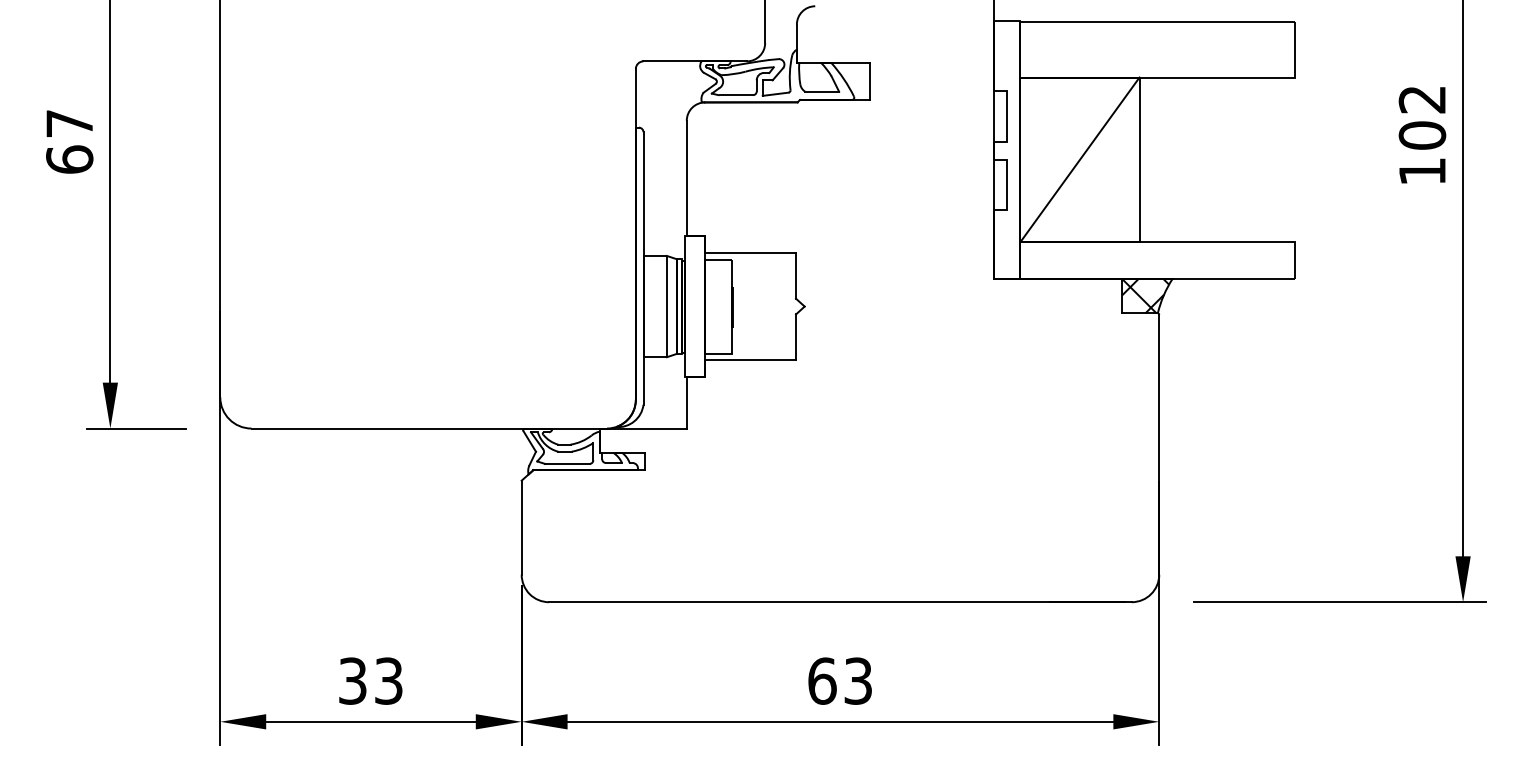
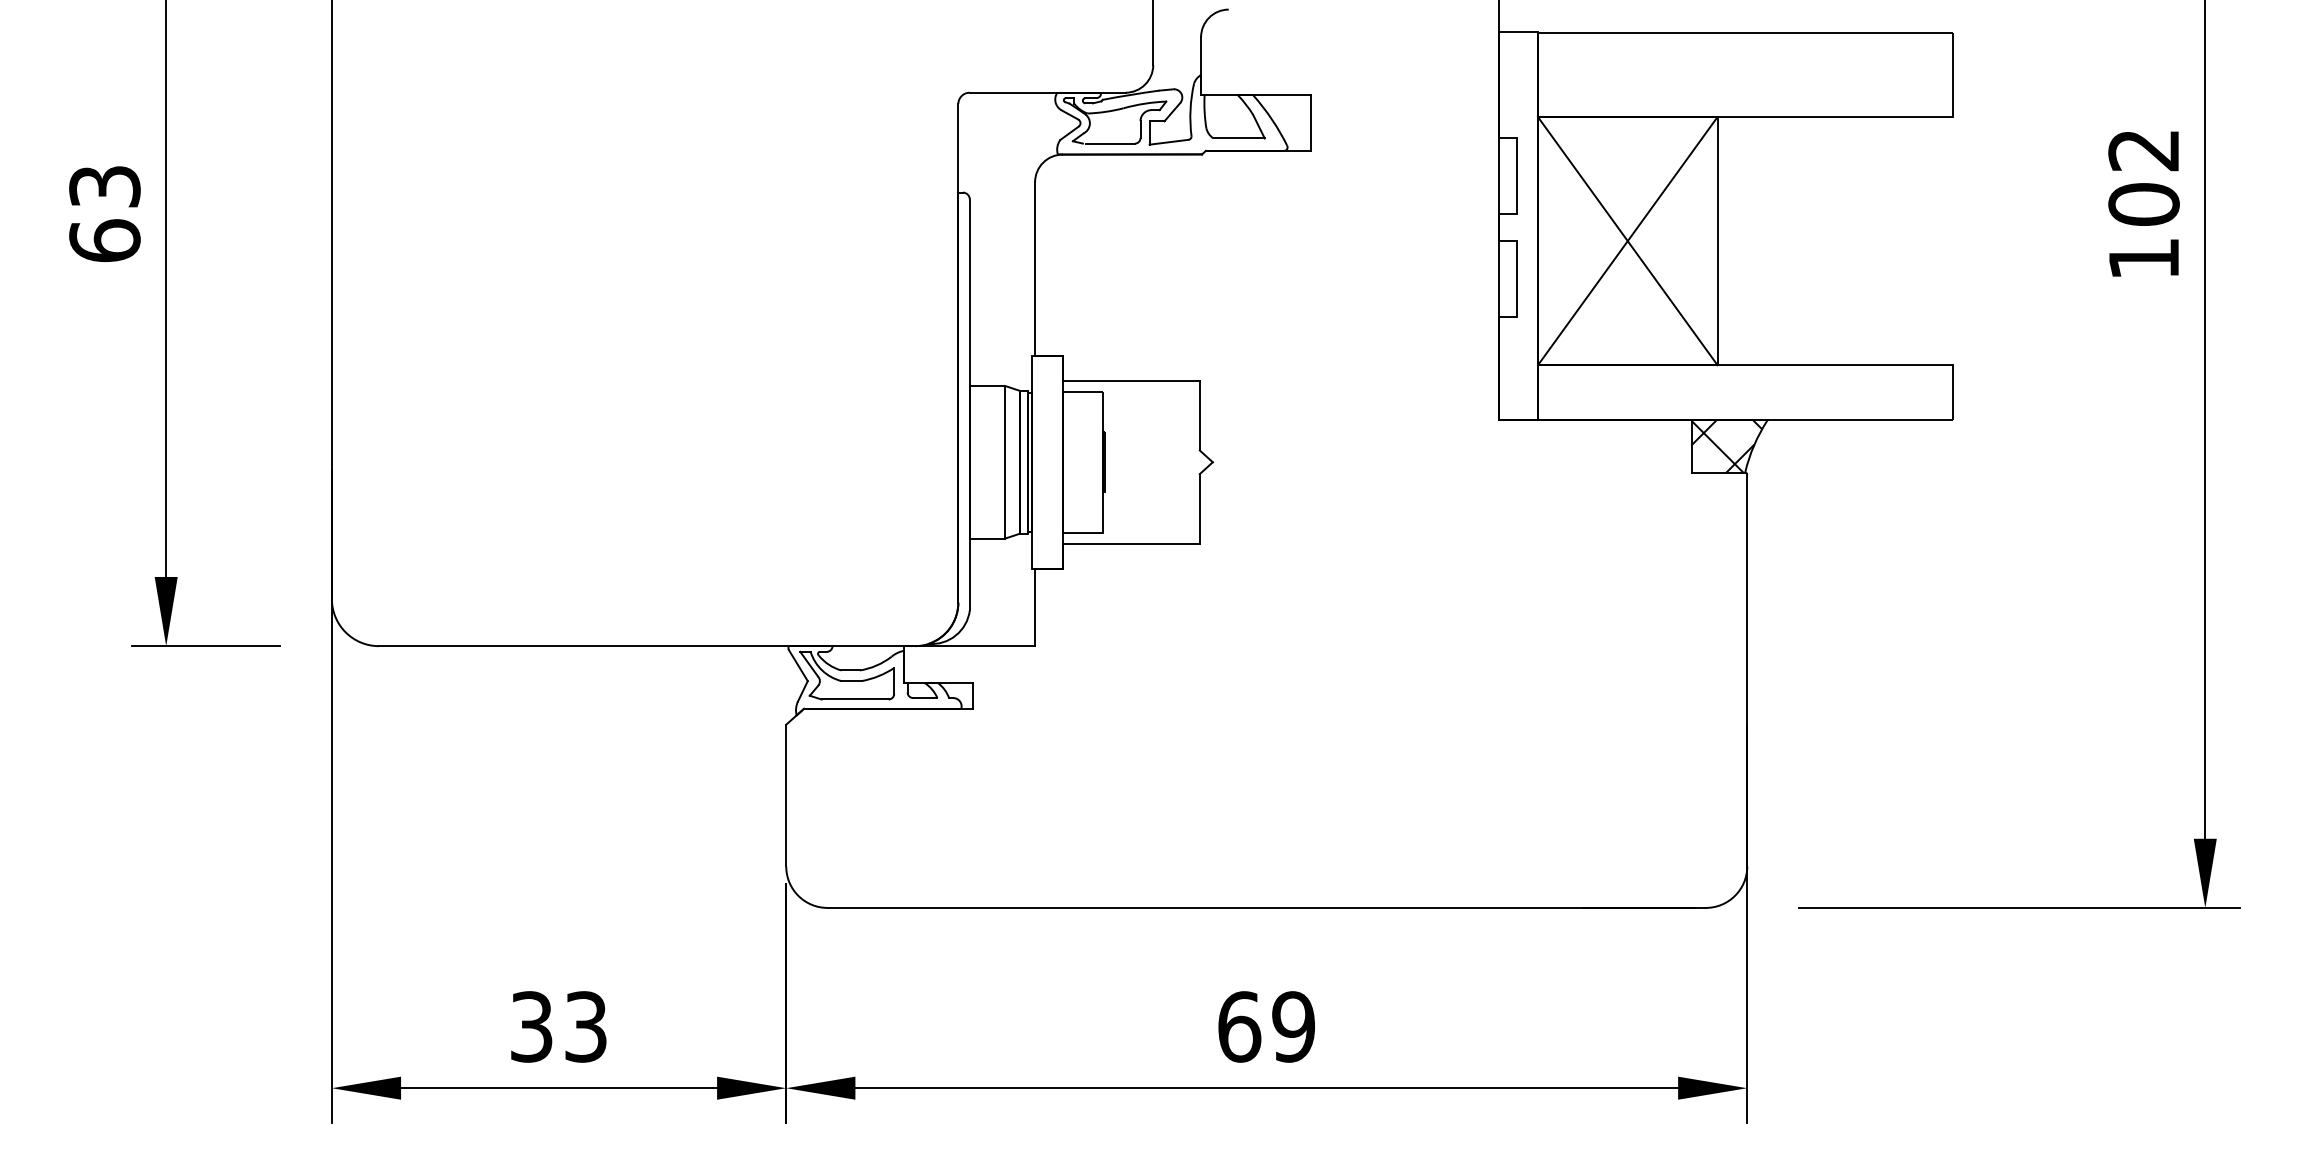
text: (69, 123) -> (104, 186), 67 -> 63
line: (1079, 159) -> (1627, 240), added
text: (858, 680) -> (1293, 1025), 63 -> 69

